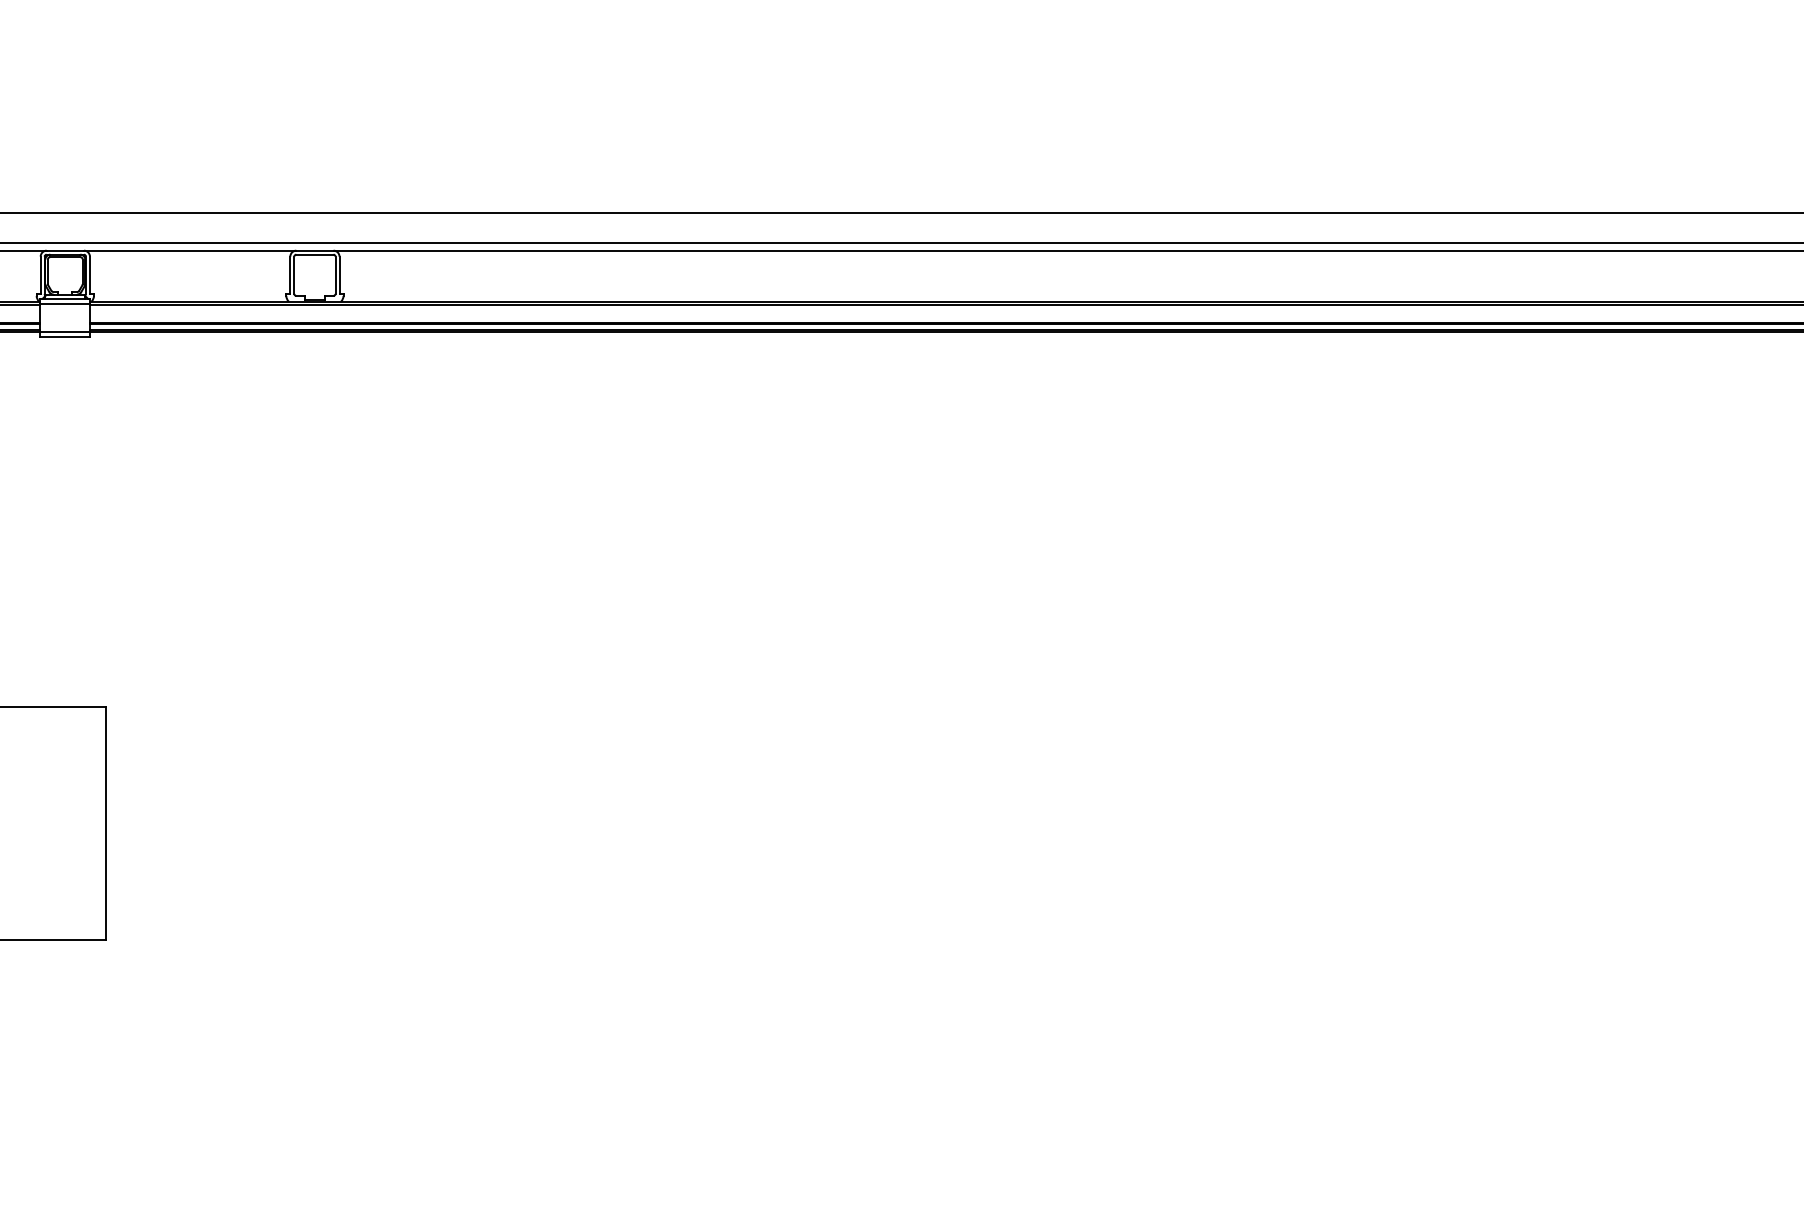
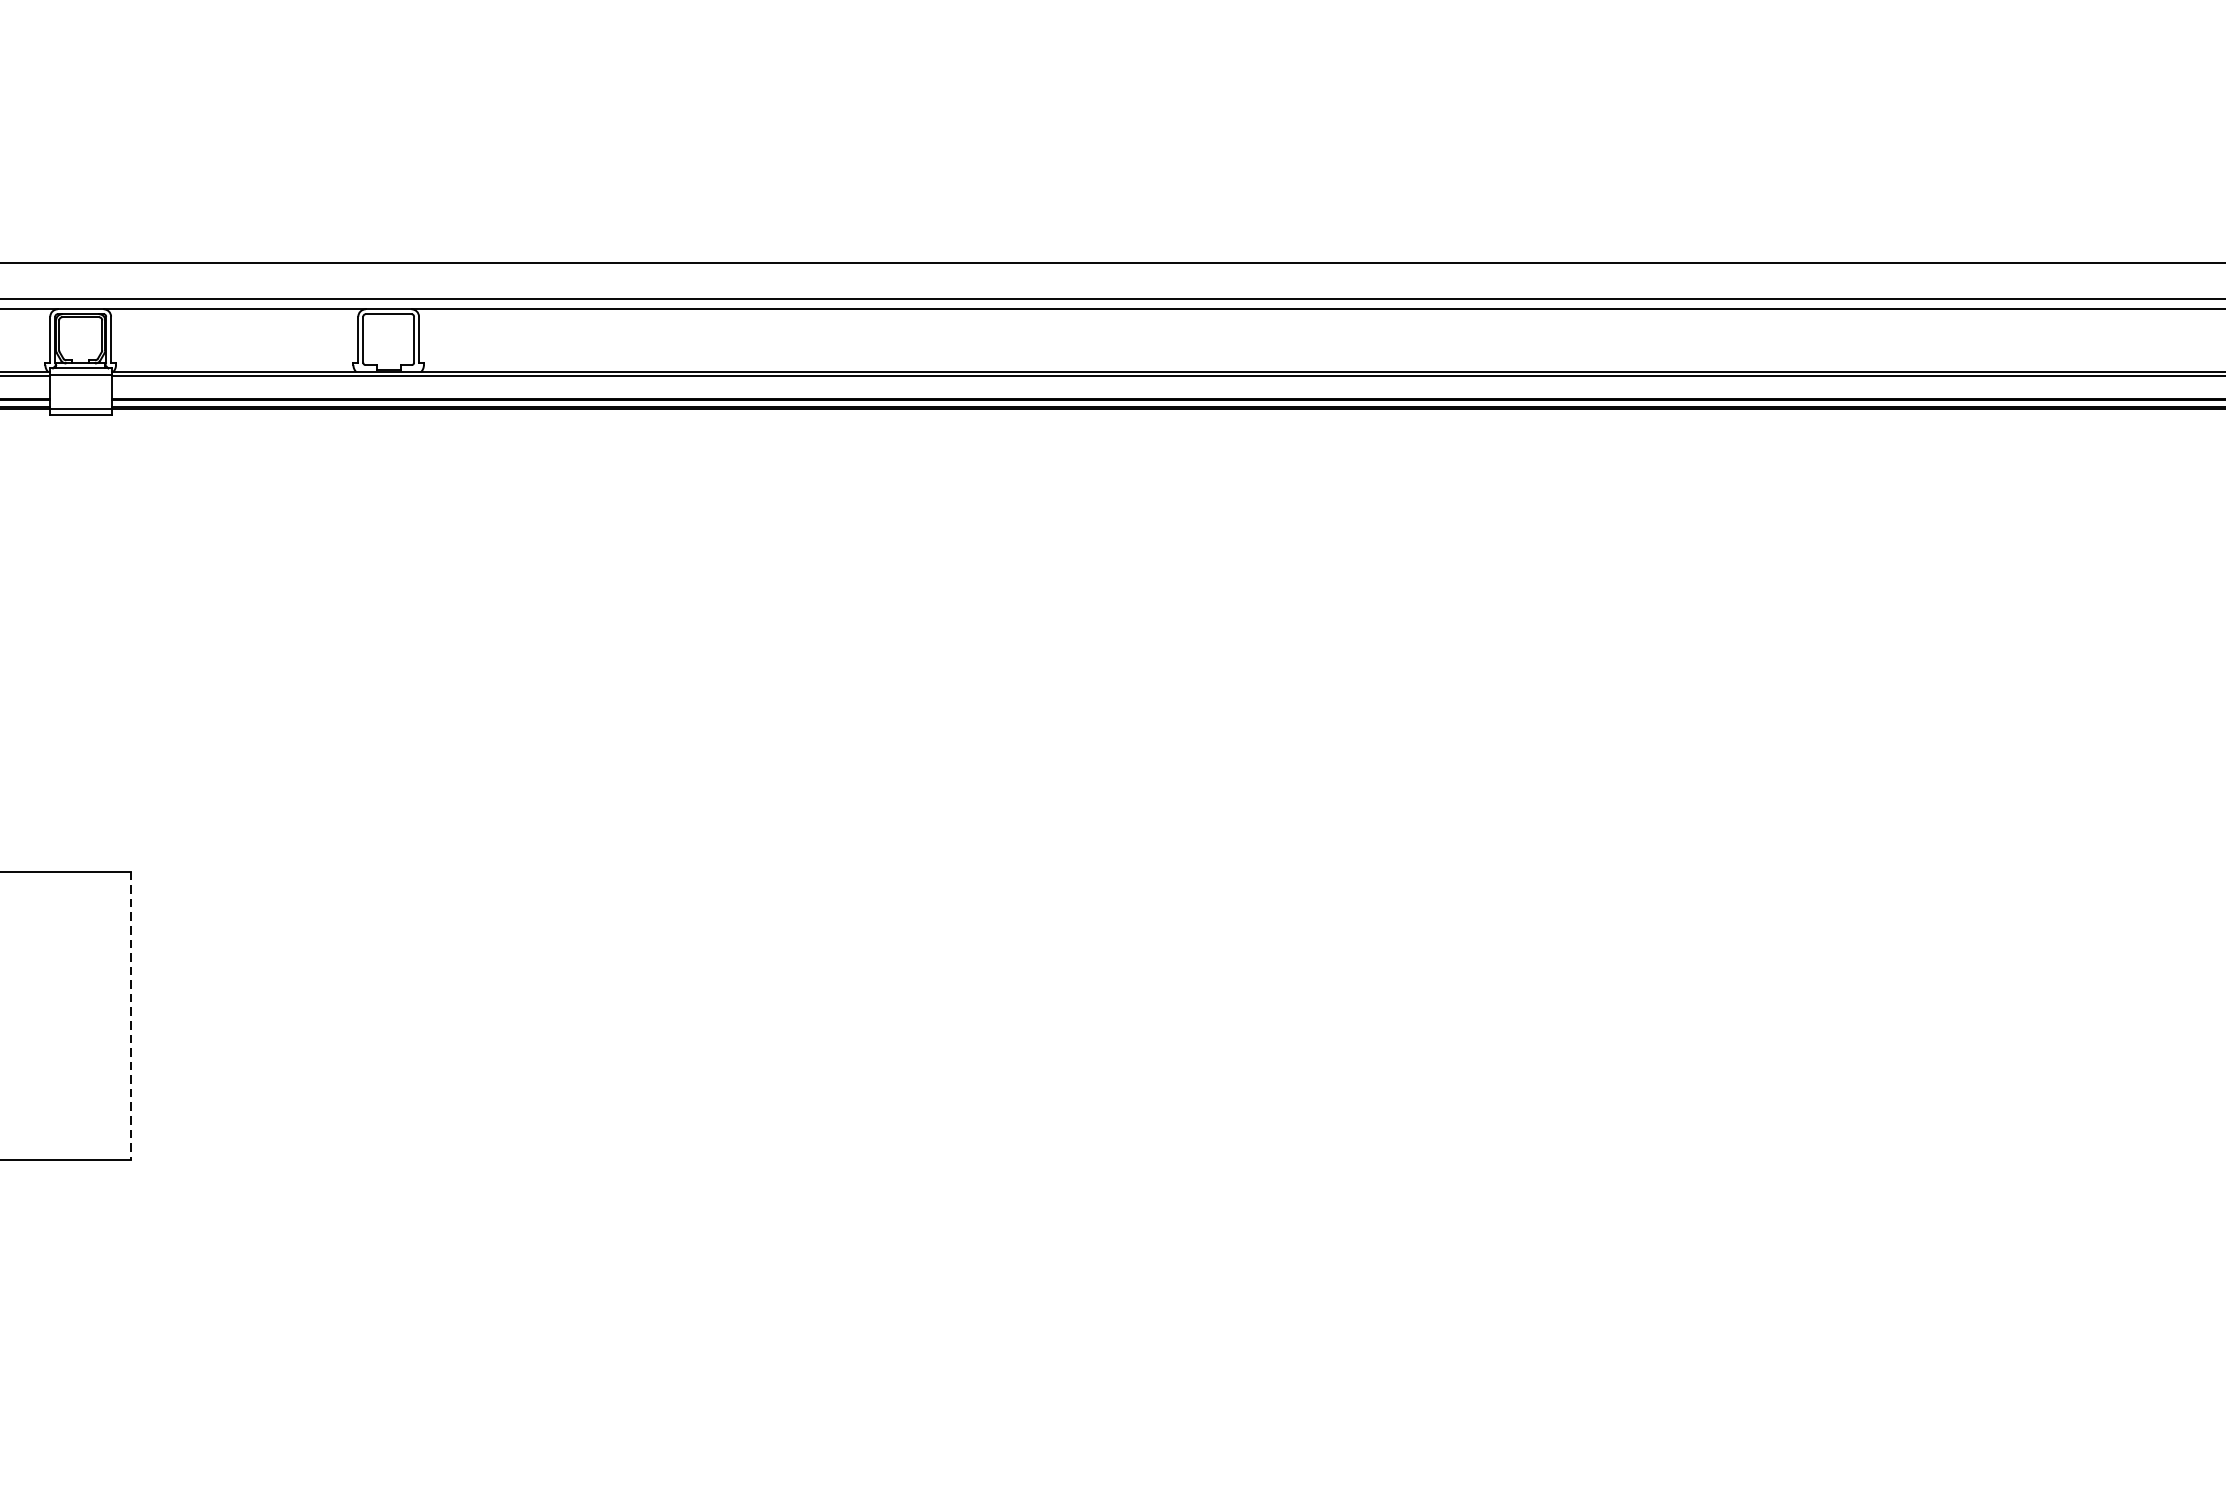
line: (105, 823) -> (130, 1016), solid -> dashed

